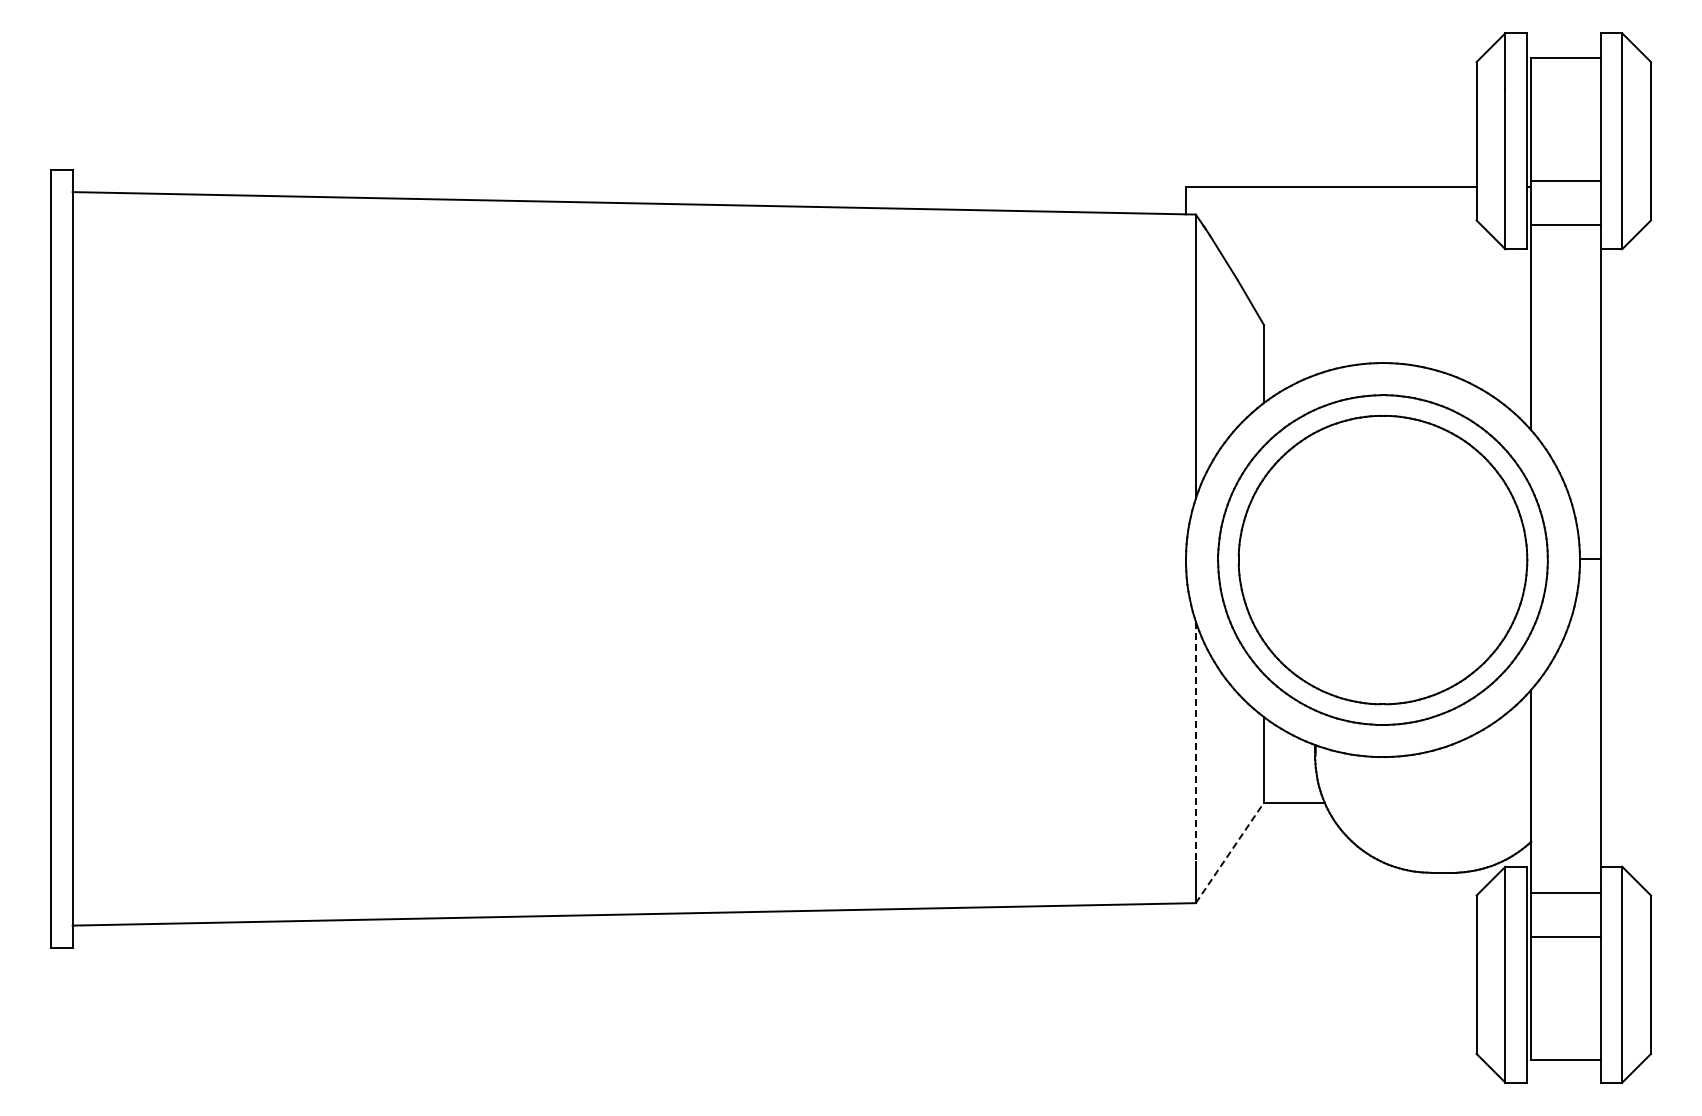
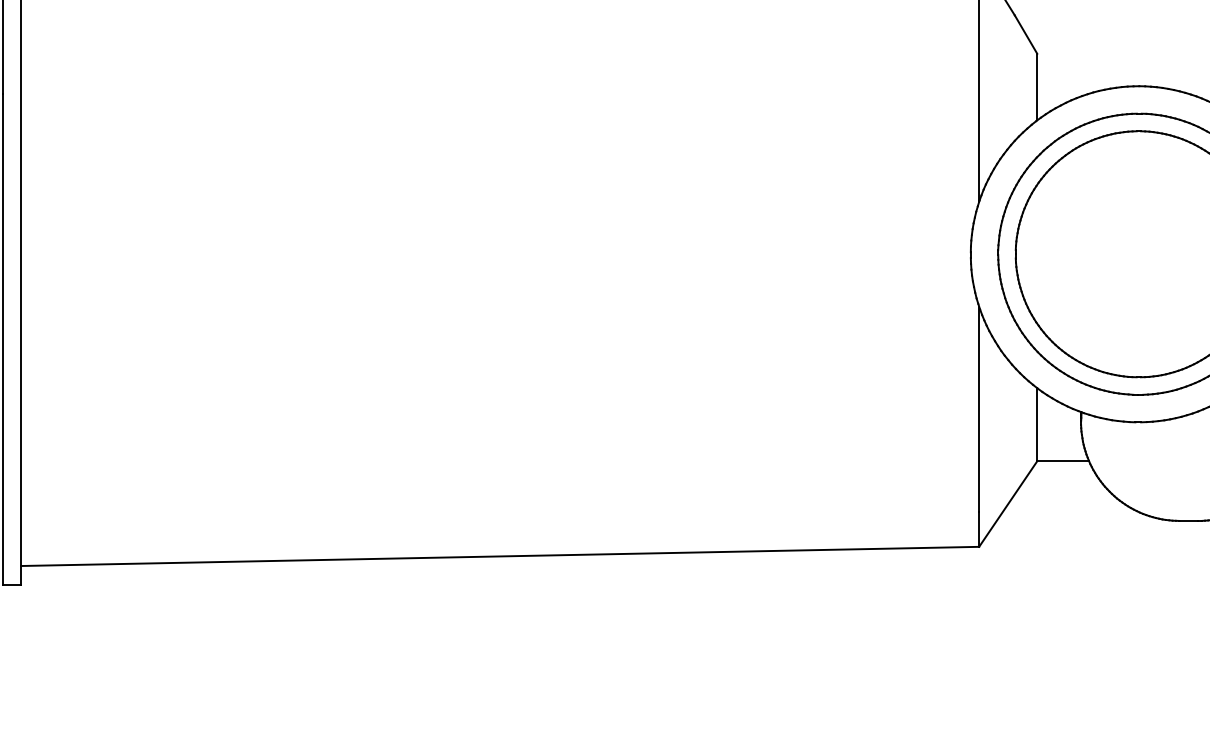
line: (1195, 742) -> (978, 409), dashed -> solid
line: (1229, 852) -> (1007, 503), dashed -> solid

